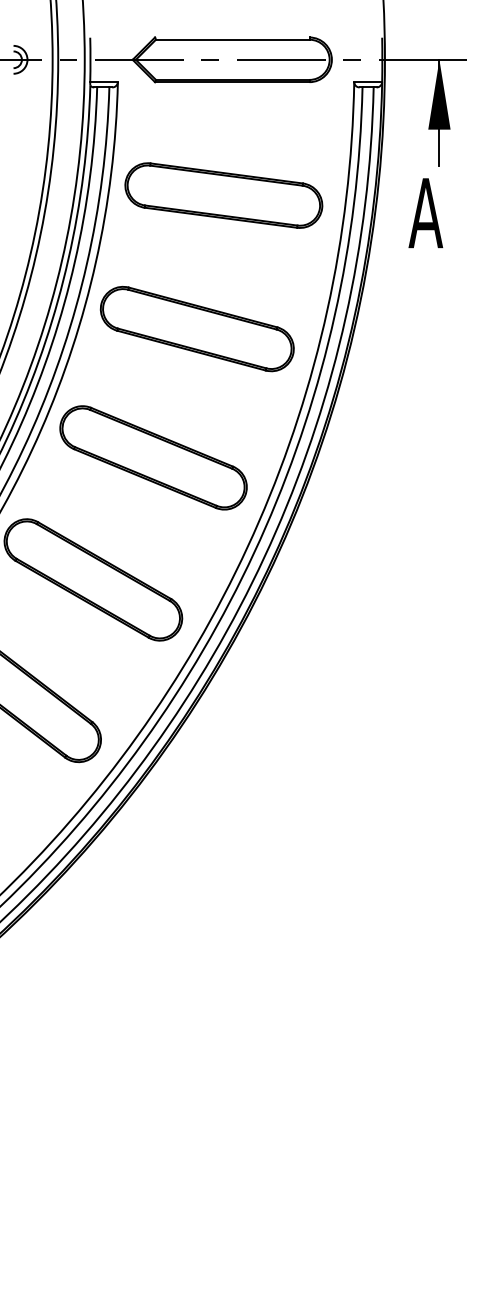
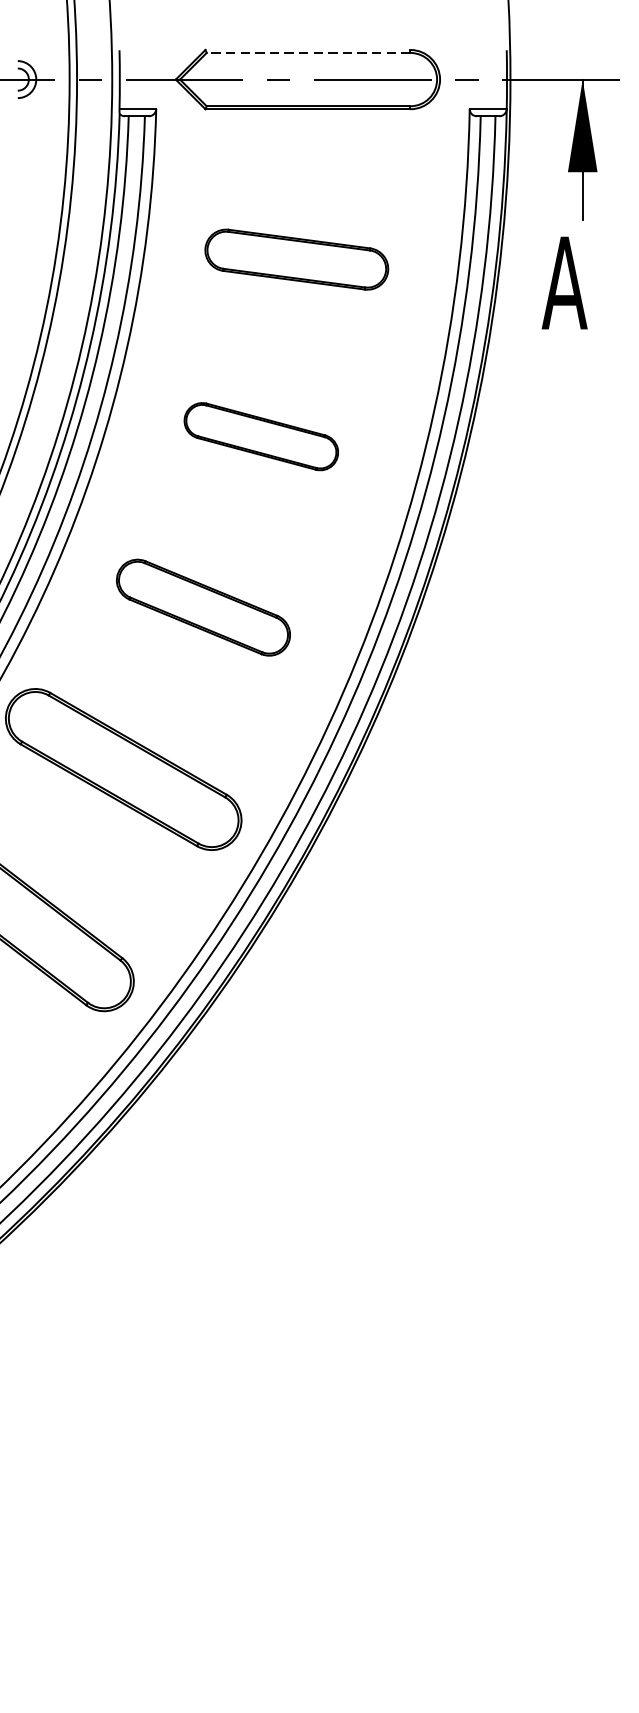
line: (232, 39) -> (308, 52), solid -> dashed
part: (223, 195) -> (296, 259), size x0.7
part: (196, 328) -> (260, 435), size x0.6
part: (153, 457) -> (203, 607), size x0.7

